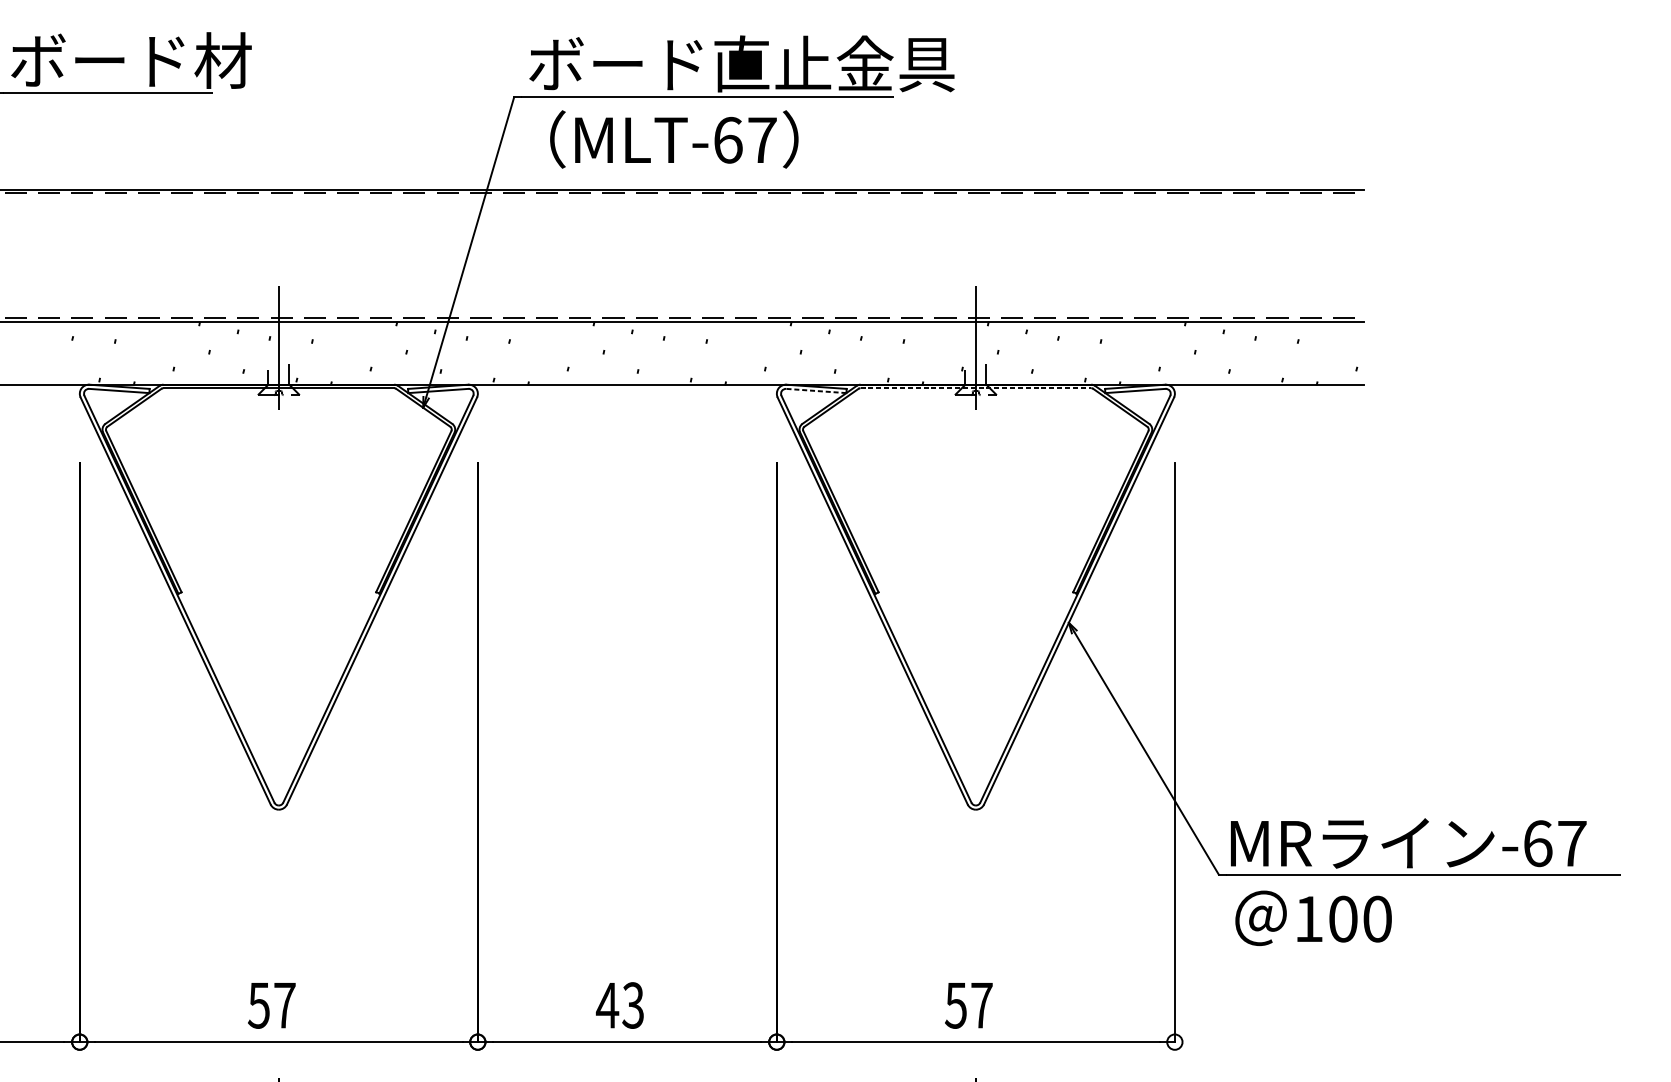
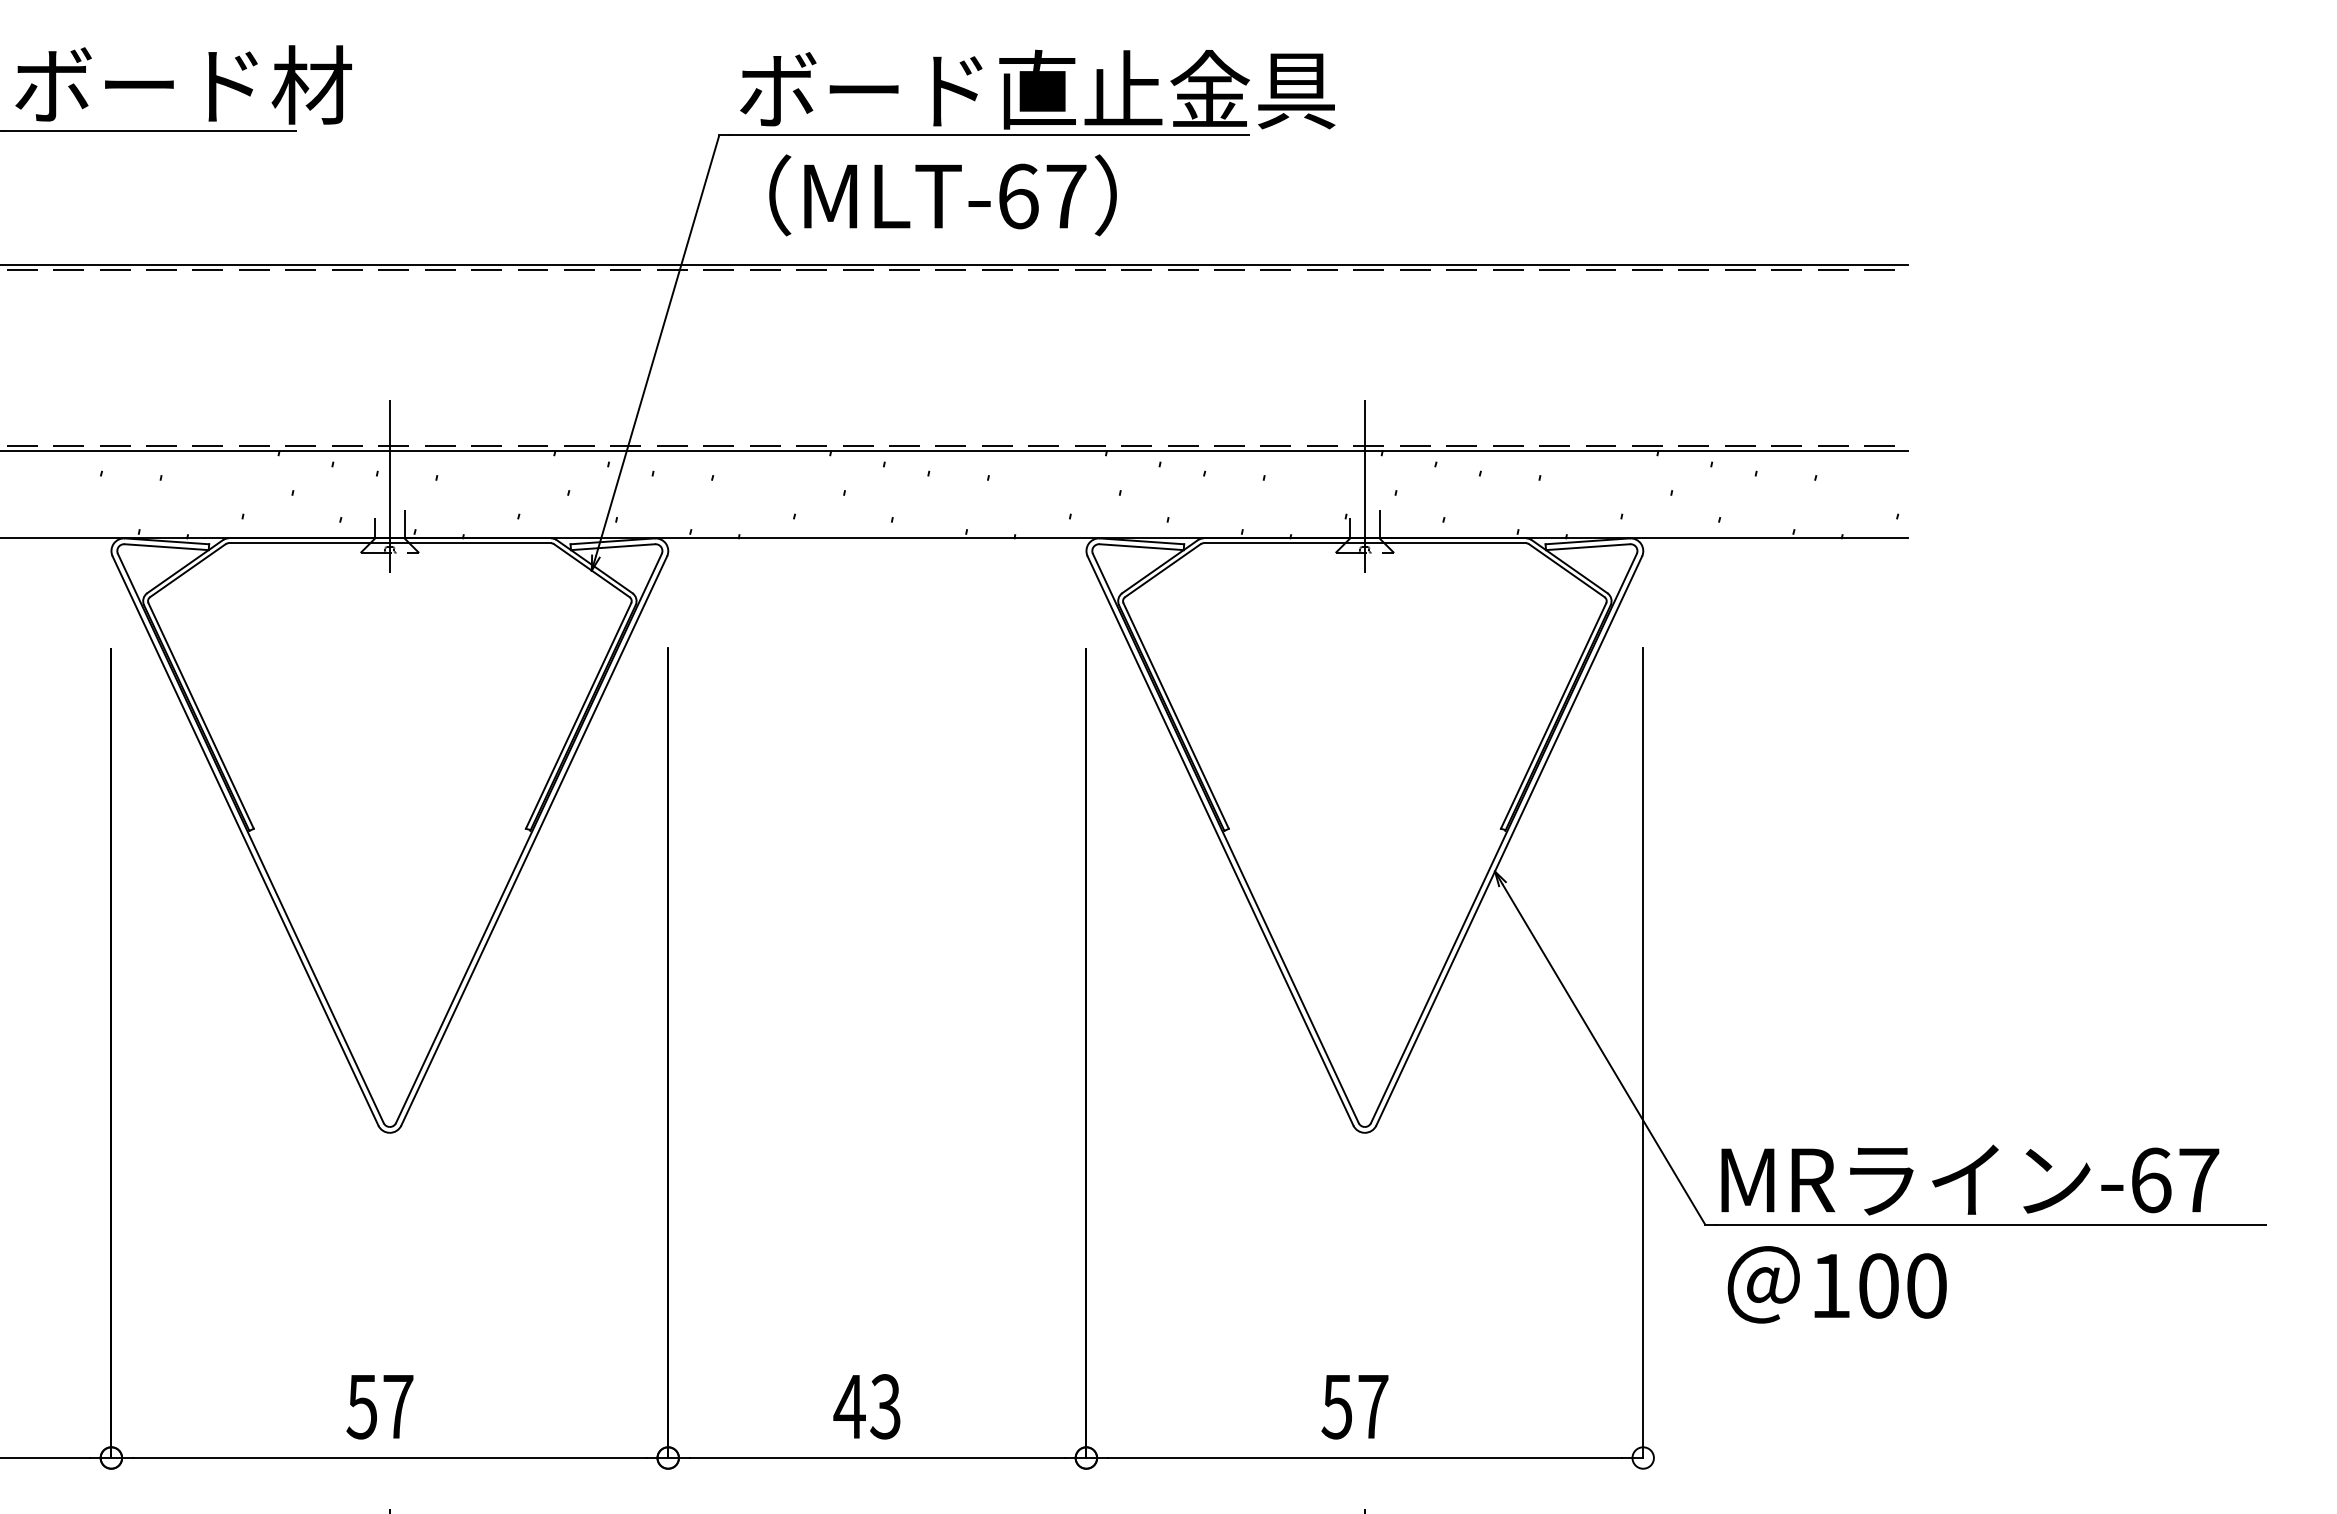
line: (976, 388) -> (1365, 543), dashed -> solid
line: (816, 391) -> (1141, 547), dashed -> solid

